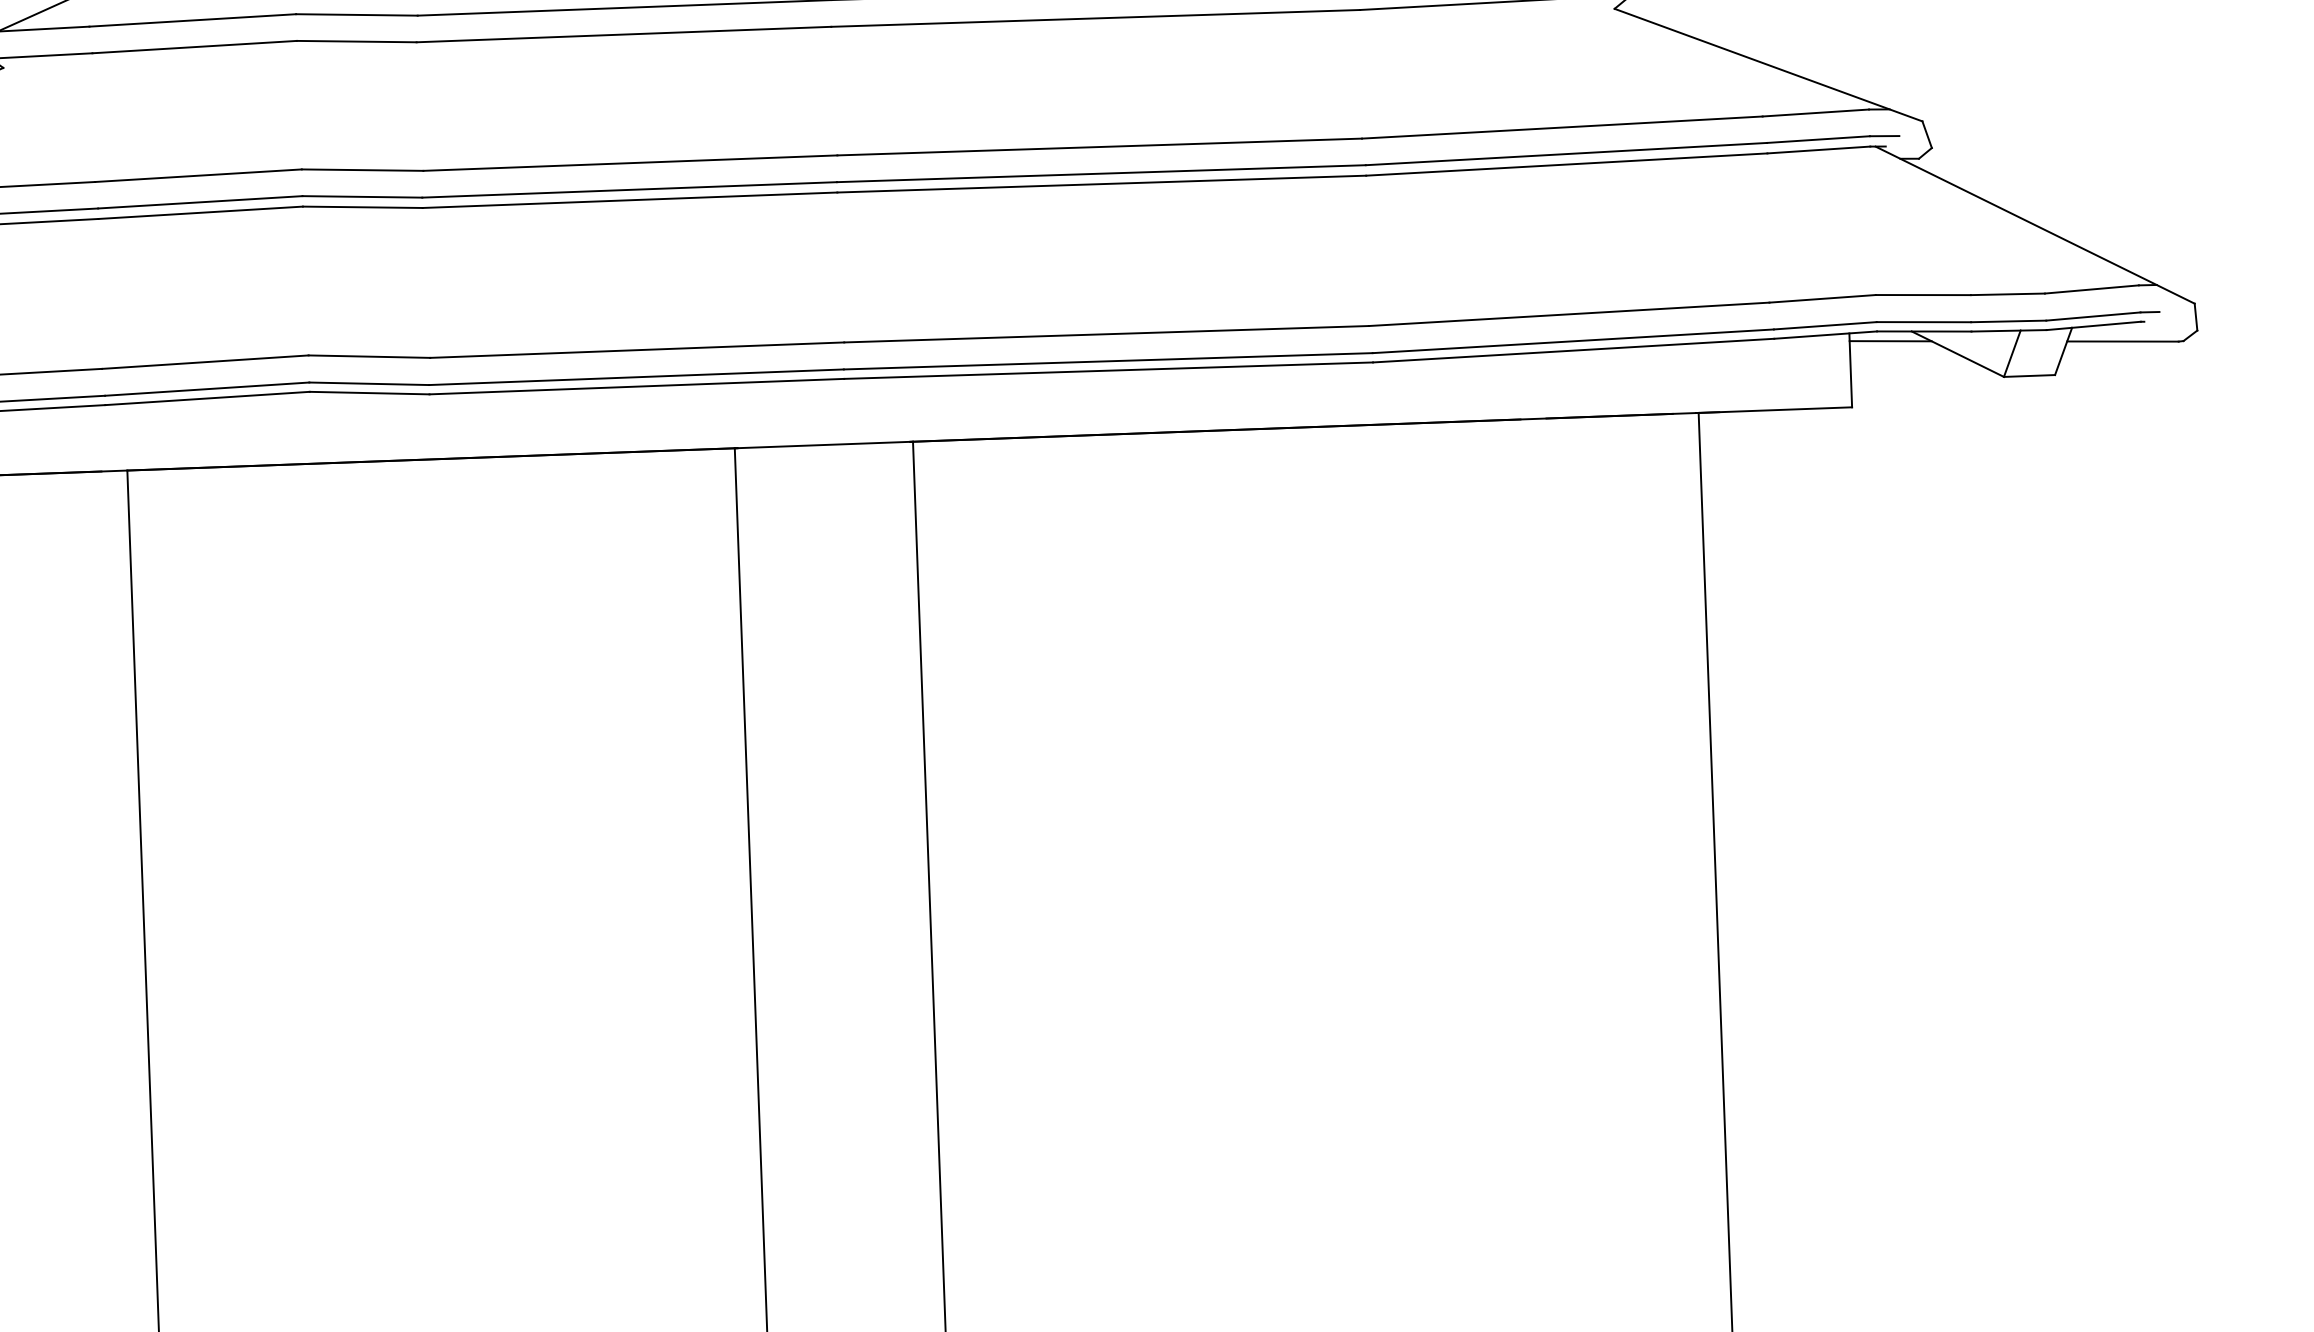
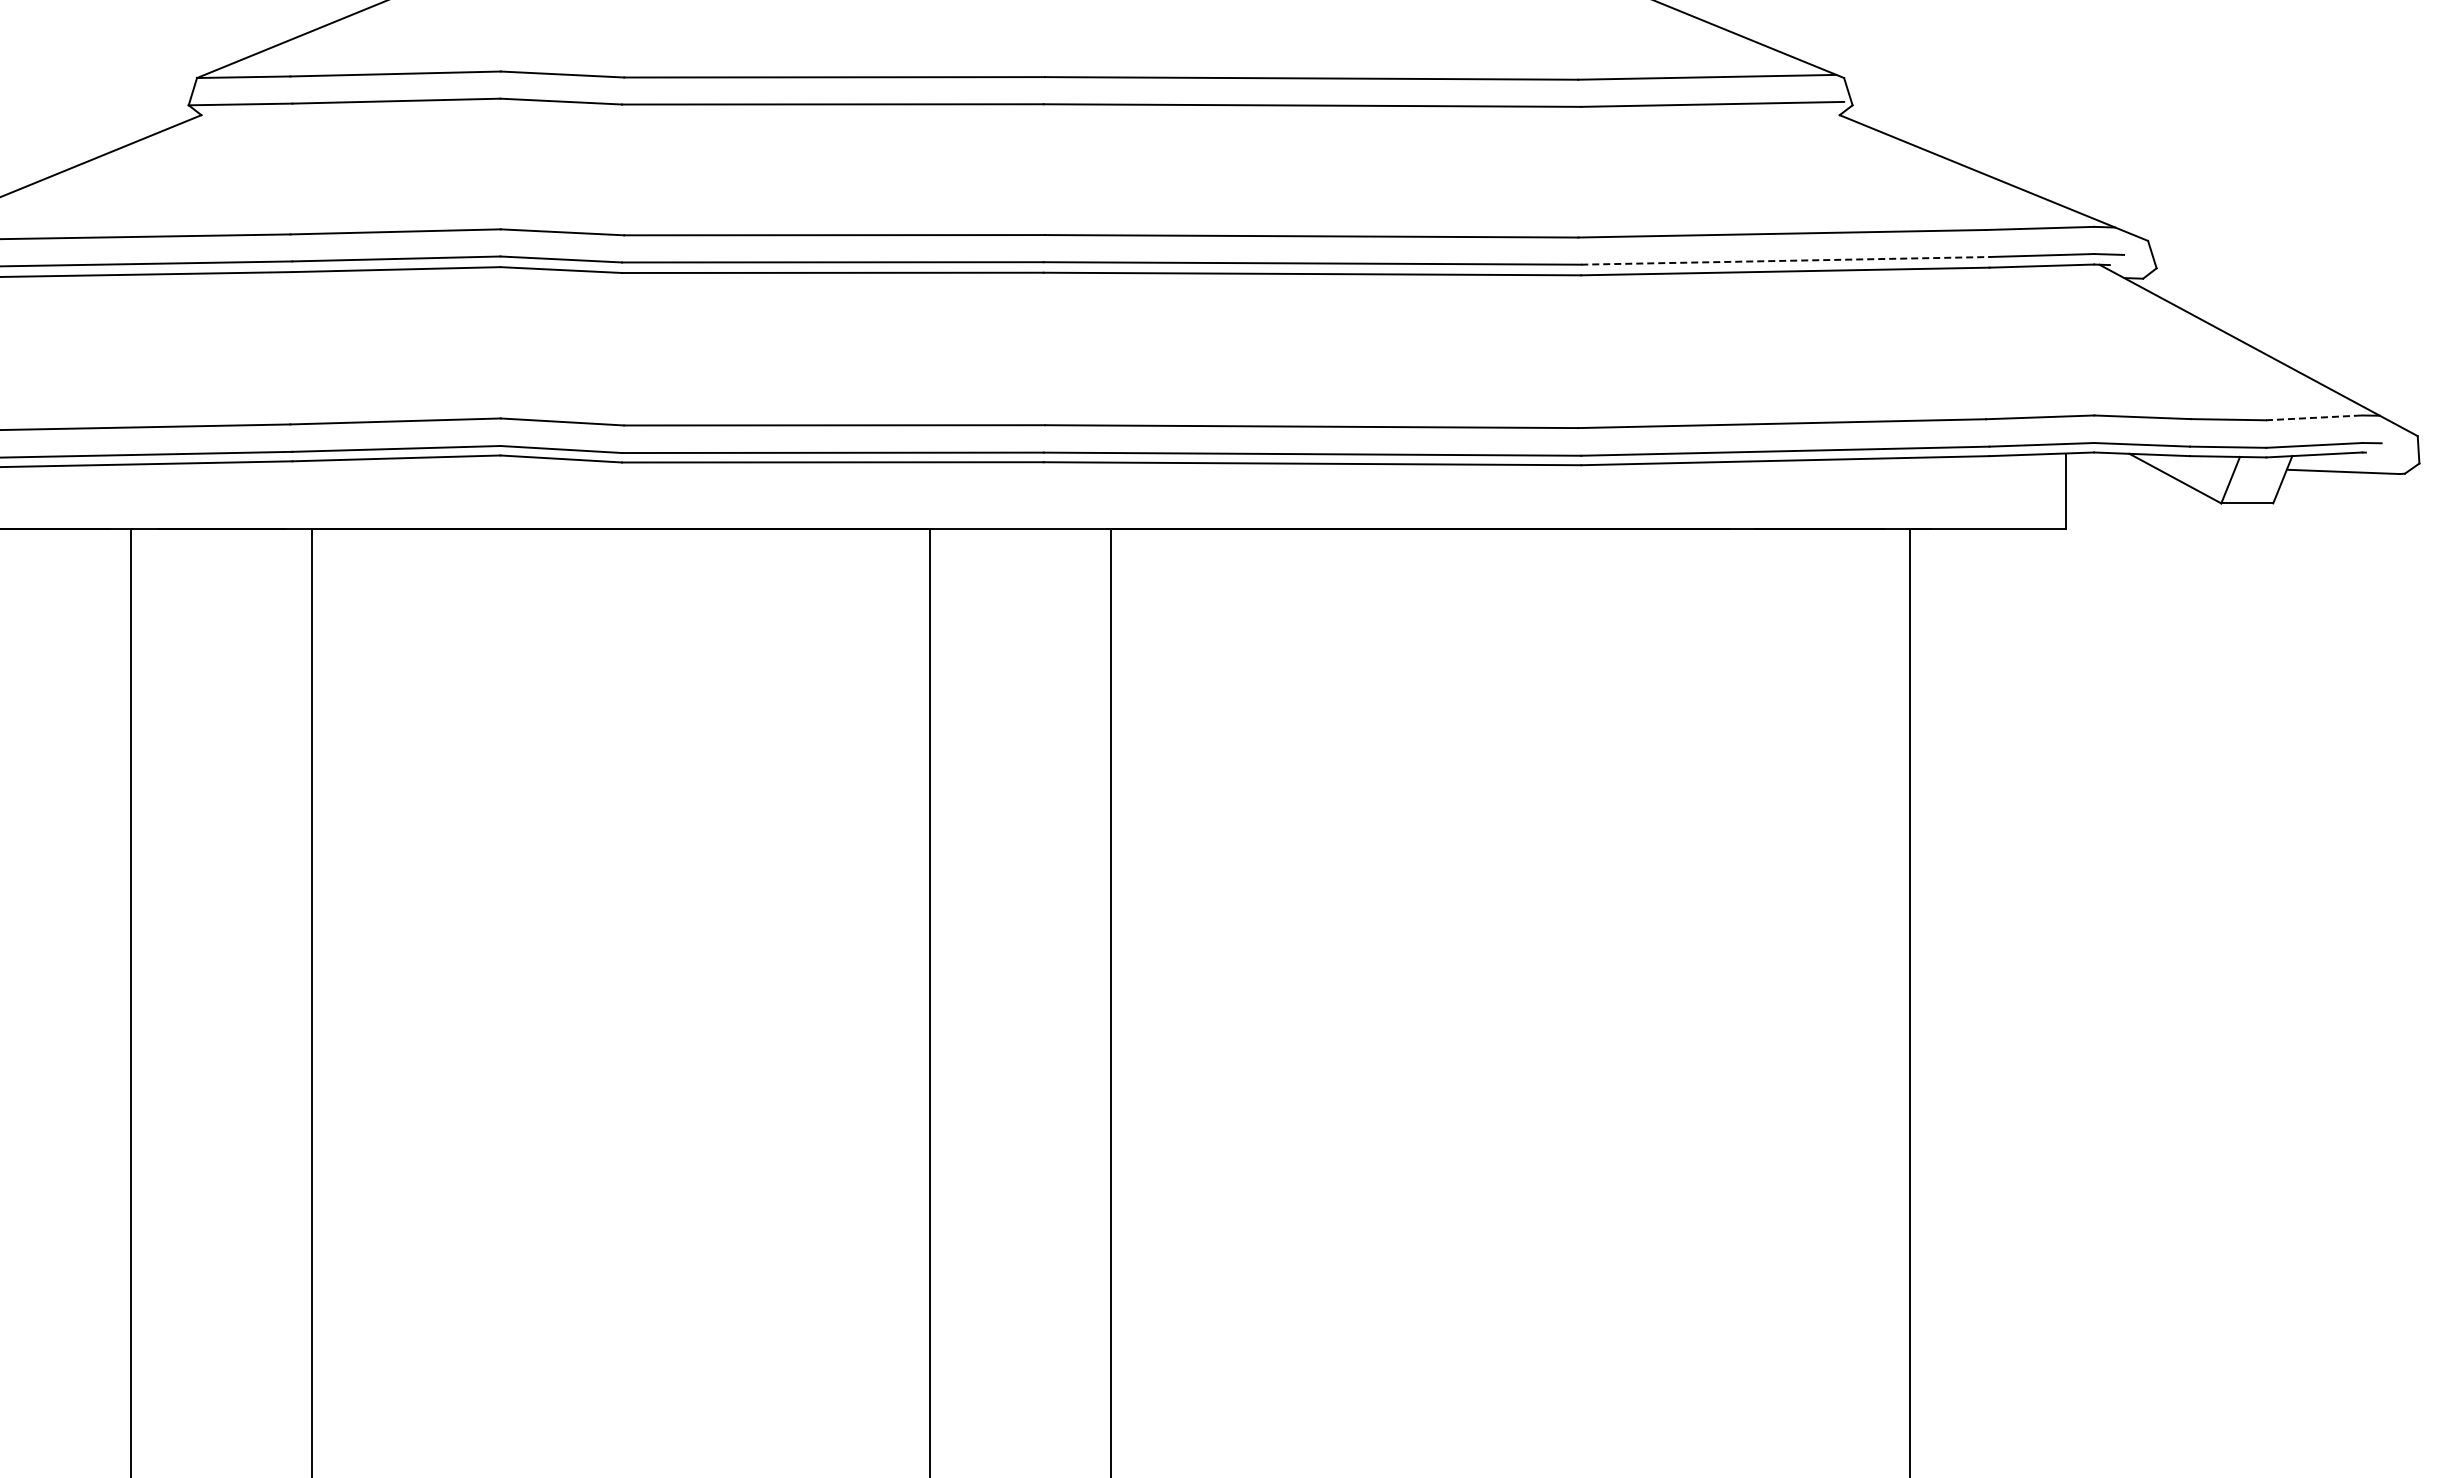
line: (1566, 153) -> (1785, 260), solid -> dashed
line: (2091, 289) -> (2313, 417), solid -> dashed
line: (1890, 340) -> (2107, 462), removed

